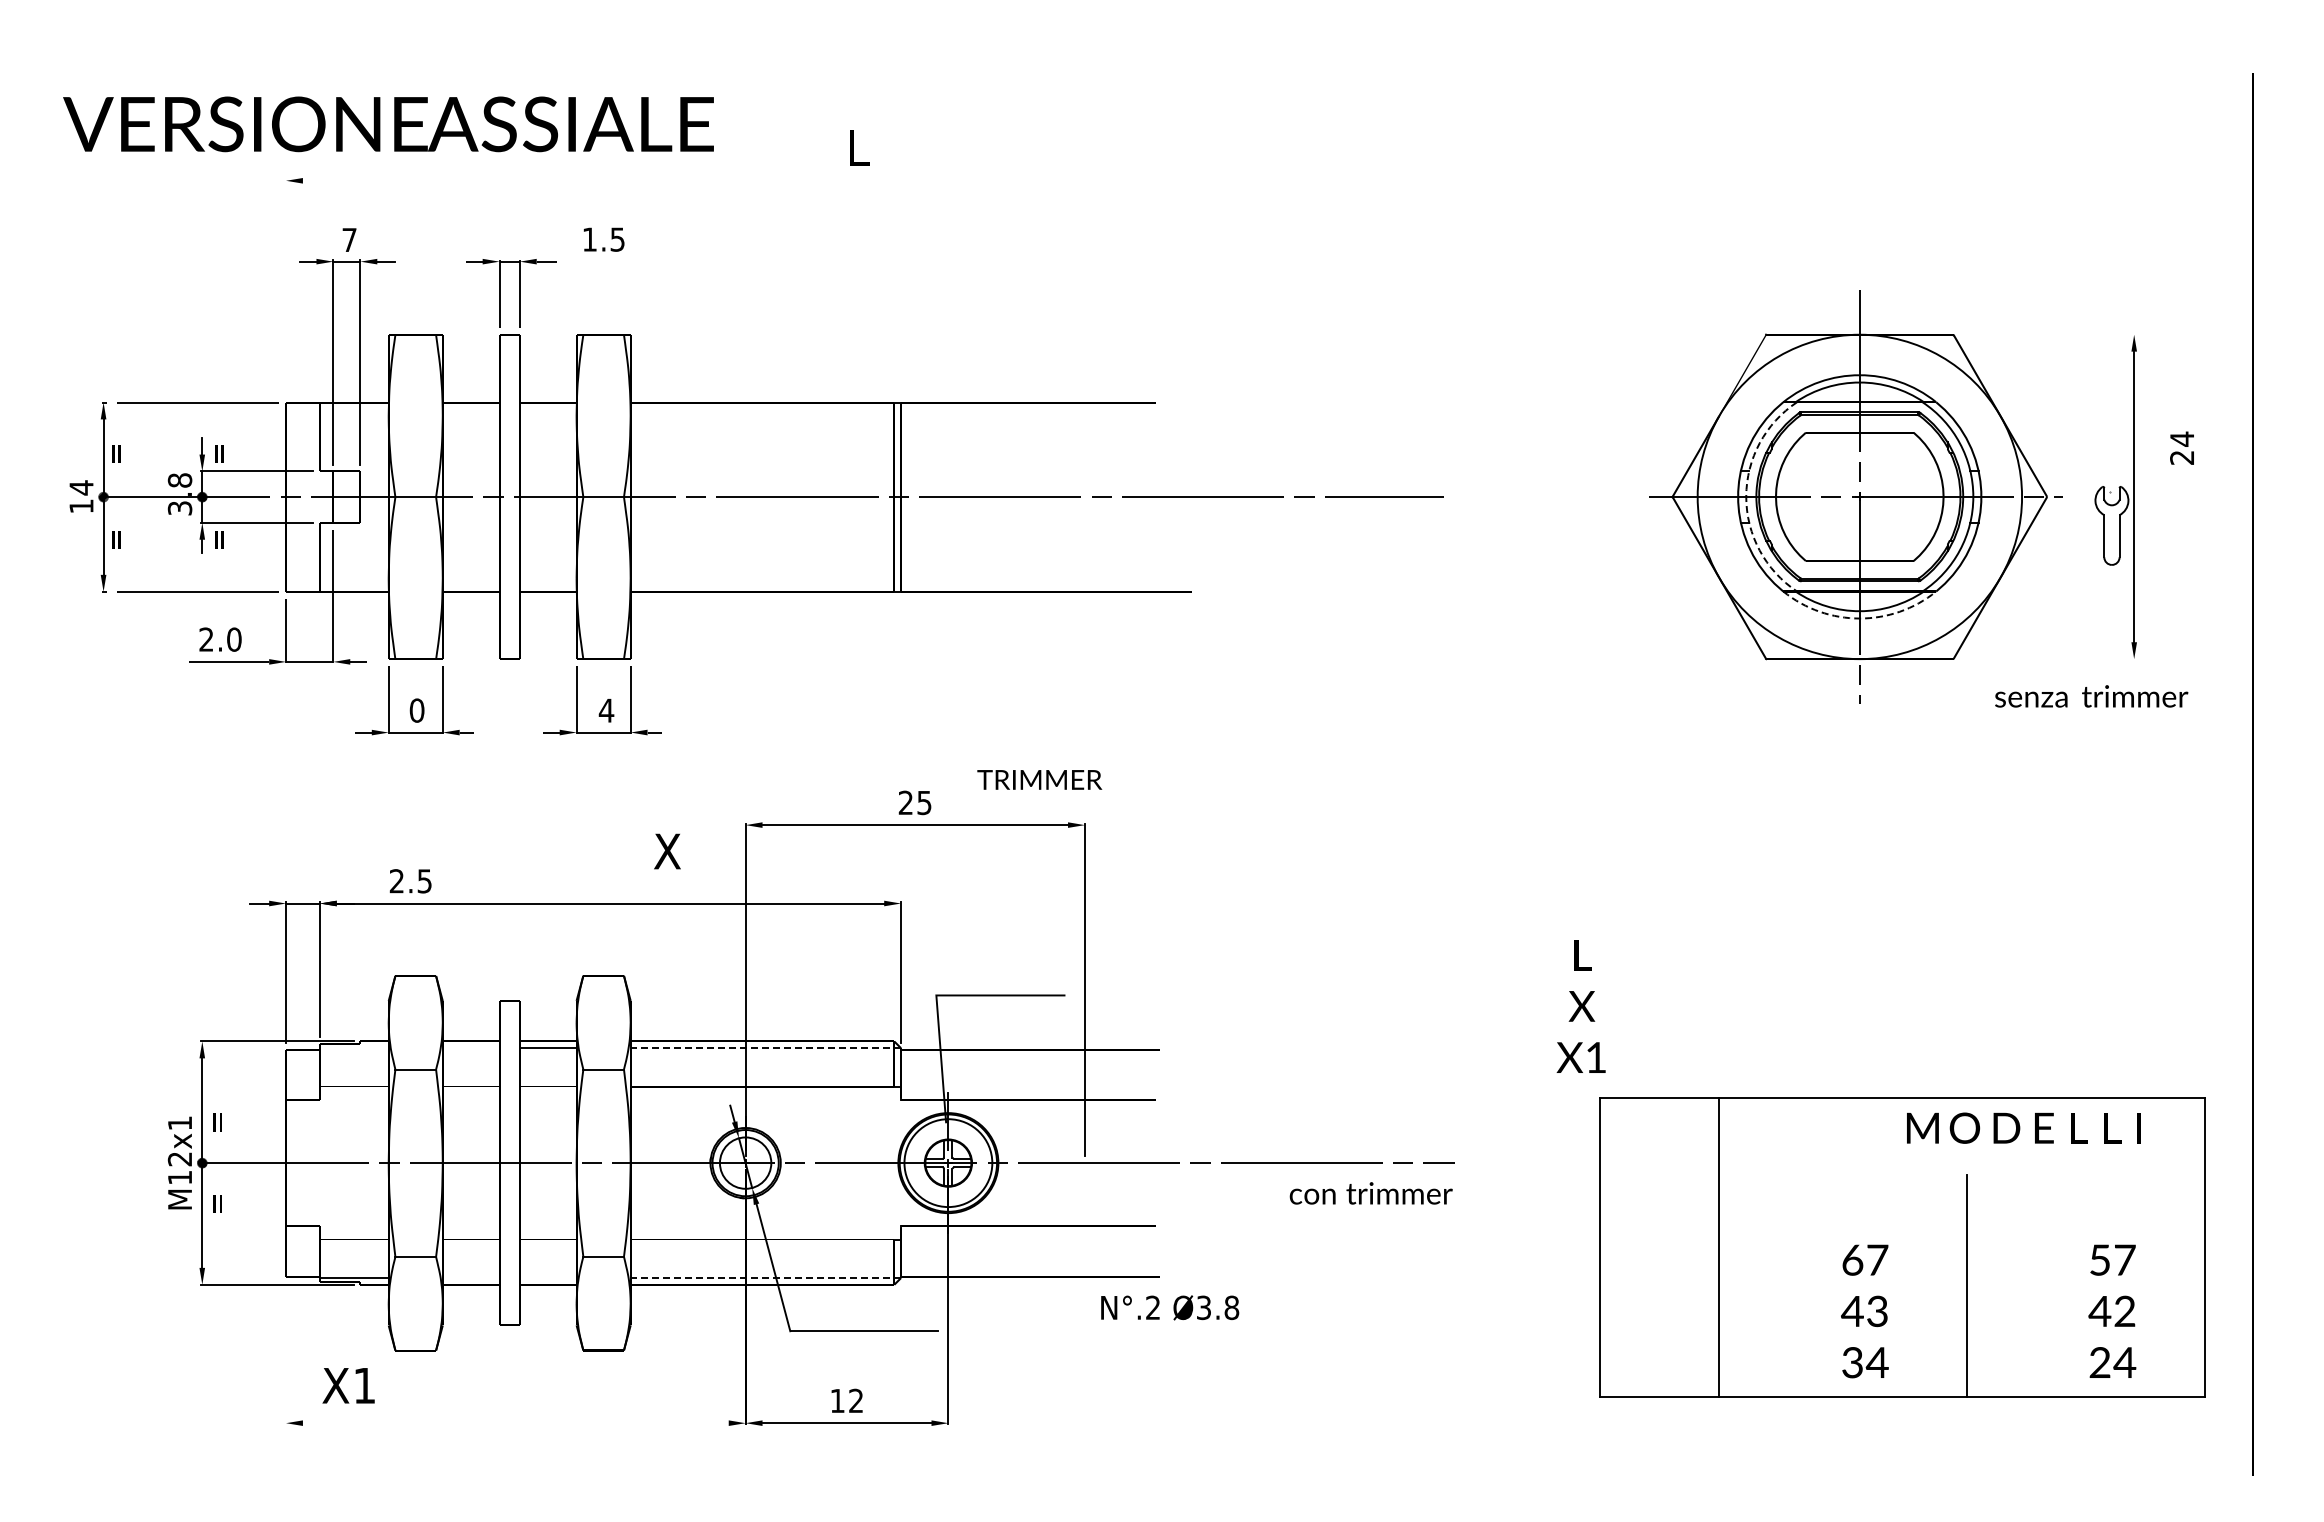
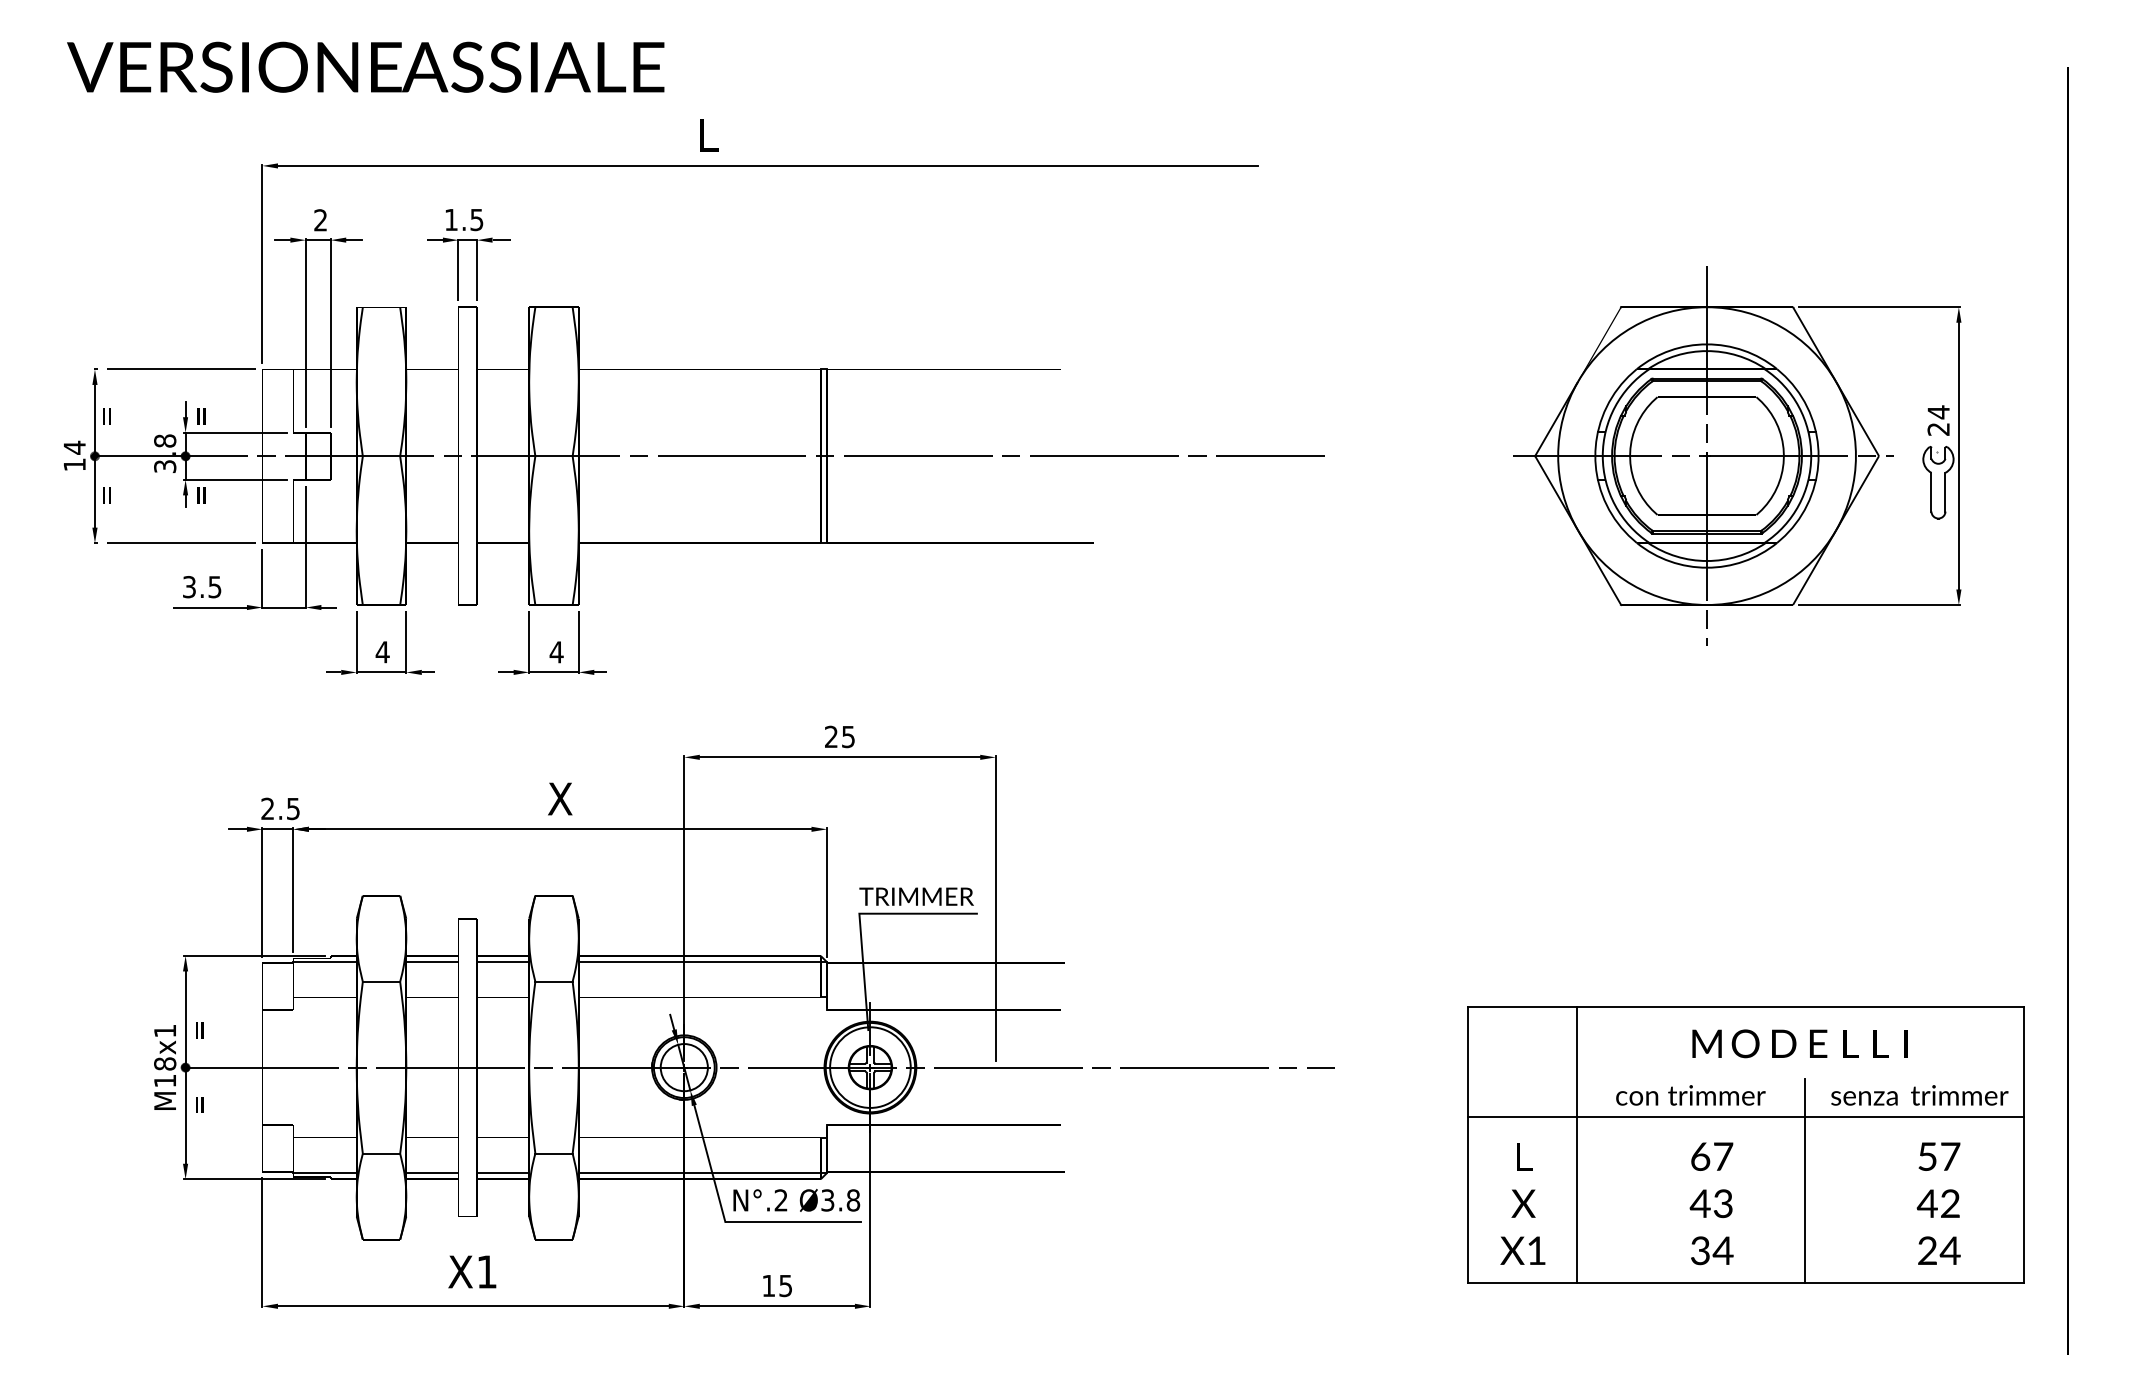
text: (388, 124) -> (365, 67), moved
text: (859, 147) -> (708, 135), moved
line: (836, 180) -> (767, 165), added
text: (349, 239) -> (320, 219), 7 -> 2
text: (603, 239) -> (463, 219), moved
line: (286, 287) -> (262, 263), added
line: (2047, 334) -> (1879, 307), added
text: (2181, 447) -> (1938, 419), moved
arc: (1746, 496) -> (1603, 455), dashed -> solid
arc: (1859, 618) -> (1706, 567), dashed -> solid
text: (220, 639) -> (202, 586), 2.0 -> 3.5
line: (2047, 659) -> (1879, 605), added
text: (2091, 696) -> (1919, 1095), moved
text: (416, 710) -> (382, 652), 0 -> 4
text: (1039, 779) -> (916, 896), moved
text: (667, 851) -> (560, 799), moved
text: (410, 881) -> (280, 809), moved
text: (1580, 1006) -> (1522, 1203), moved
line: (353, 1048) -> (324, 962), added
line: (470, 1048) -> (431, 962), added
line: (765, 1048) -> (702, 962), dashed -> solid
text: (2023, 1127) -> (1799, 1043), moved
text: (180, 1158) -> (165, 1063), M12x1 -> M18x1
text: (1370, 1193) -> (1690, 1095), moved
line: (1901, 1216) -> (1745, 1116), added
line: (470, 1278) -> (431, 1173), added
line: (547, 1278) -> (502, 1173), added
line: (765, 1278) -> (702, 1173), dashed -> solid
text: (1170, 1307) -> (797, 1200), moved
line: (286, 1353) -> (262, 1242), added
text: (348, 1385) -> (472, 1271), moved
text: (855, 1400) -> (785, 1285), 12 -> 15
line: (515, 1423) -> (473, 1306), added

